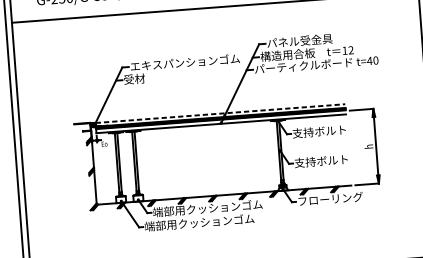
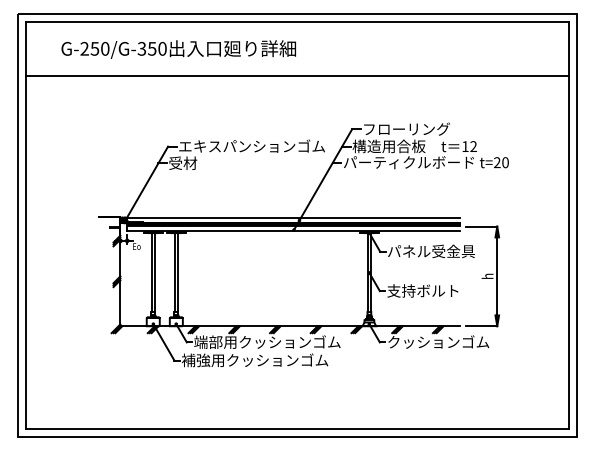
text: (299, 40) -> (406, 128), パネル受金具 -> フローリング
text: (369, 60) -> (496, 162), t=40 -> t=20
line: (220, 113) -> (293, 217), dashed -> solid
text: (324, 131) -> (430, 251), 支持ボルト -> パネル受金具
text: (335, 198) -> (438, 341), フローリング -> クッションゴム
text: (154, 226) -> (195, 360), 端部用クッションゴム -> 補強用クッションゴム

